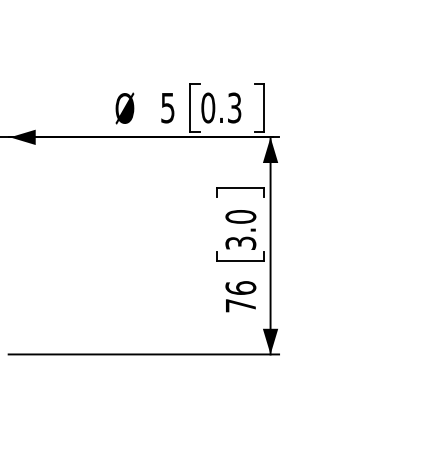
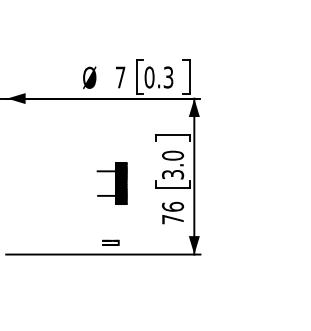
text: (167, 108) -> (120, 77), 5 -> 7
part: (155, 255) -> (111, 183), added
part: (154, 338) -> (110, 243), added

